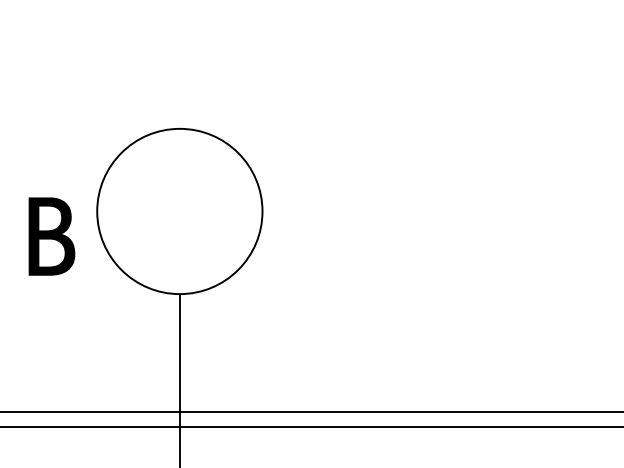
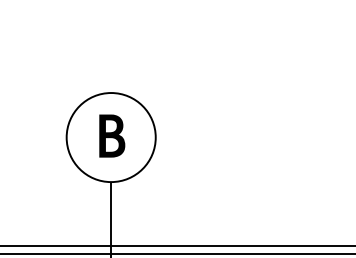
part: (52, 235) -> (112, 135), moved

